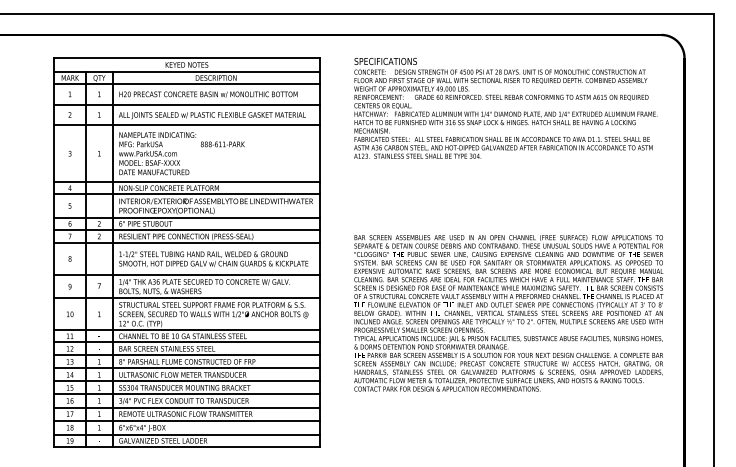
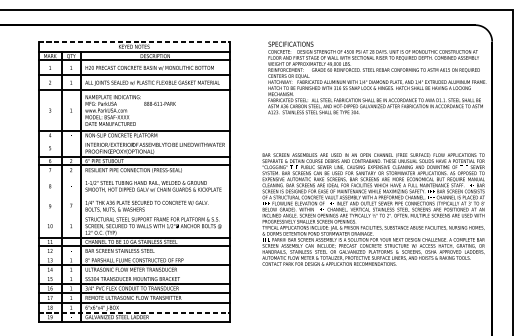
line: (186, 57) -> (133, 41), solid -> dashed
text: (505, 107) -> (377, 77), moved
line: (186, 194) -> (133, 139), removed
line: (186, 243) -> (133, 175), removed
line: (186, 274) -> (133, 197), removed
line: (186, 298) -> (133, 214), removed
text: (508, 313) -> (373, 209), moved
line: (186, 355) -> (133, 255), removed
line: (186, 381) -> (133, 274), removed
line: (186, 434) -> (133, 312), solid -> dashed

